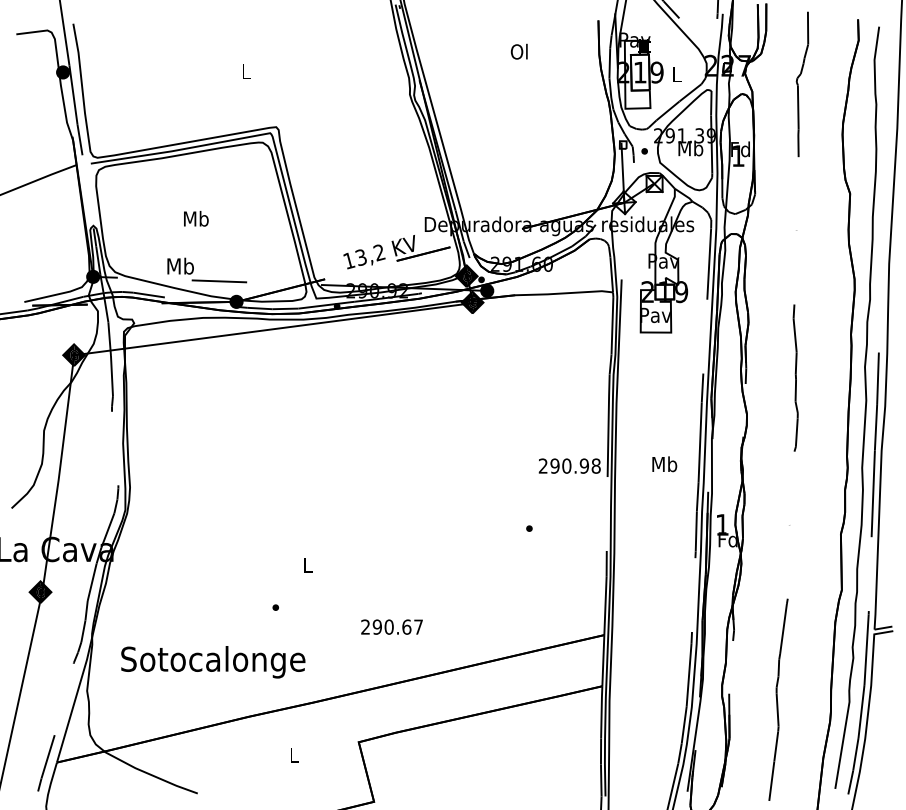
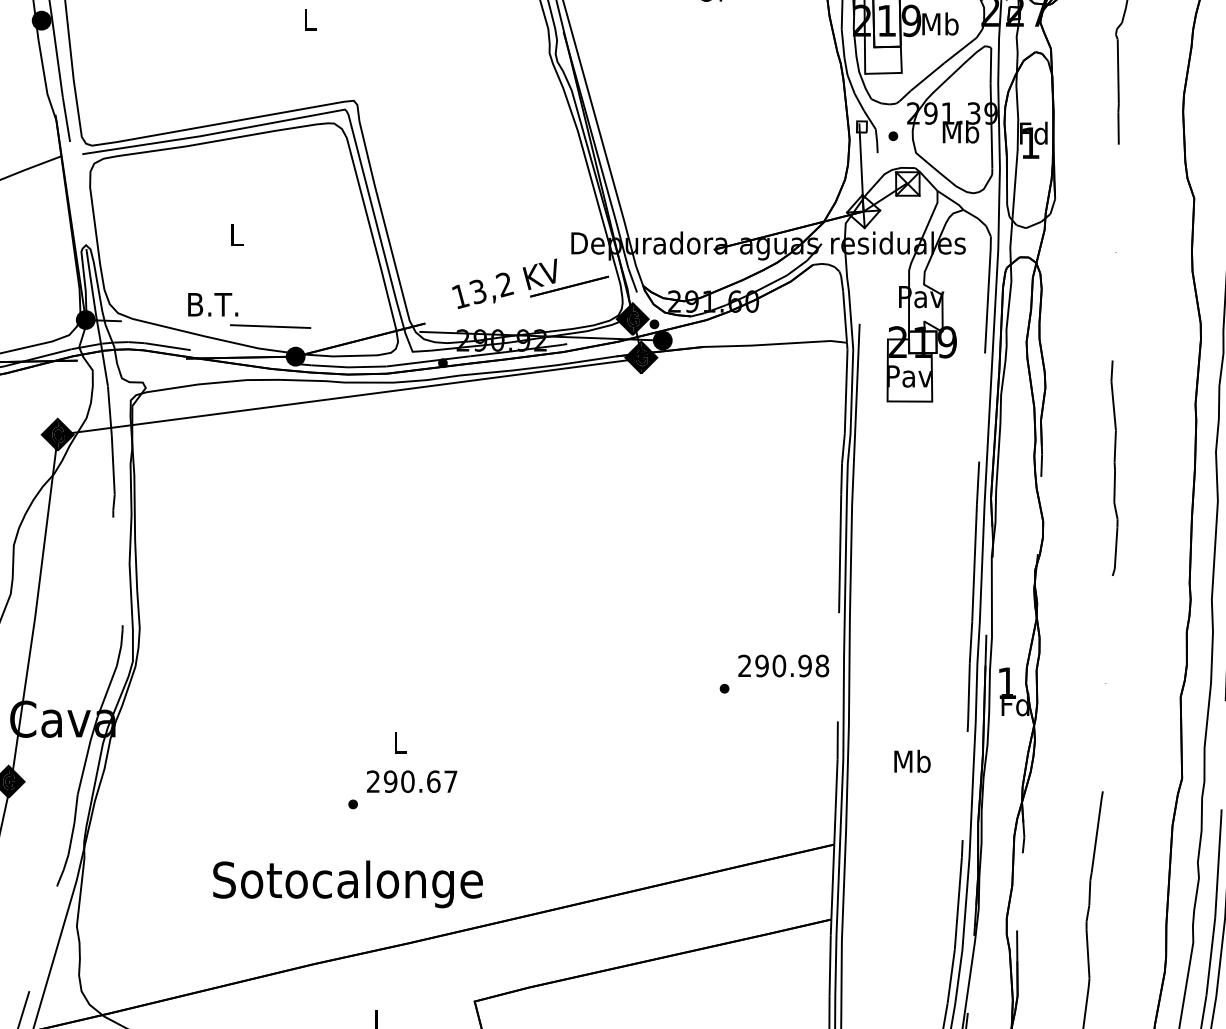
text: (676, 74) -> (939, 23), L -> Mb
text: (196, 218) -> (237, 234), Mb -> L
text: (180, 265) -> (213, 303), Mb -> B.T.
text: (664, 464) -> (912, 761), moved
text: (569, 465) -> (783, 665), moved
text: (391, 626) -> (411, 780), moved
text: (213, 662) -> (348, 884), moved

